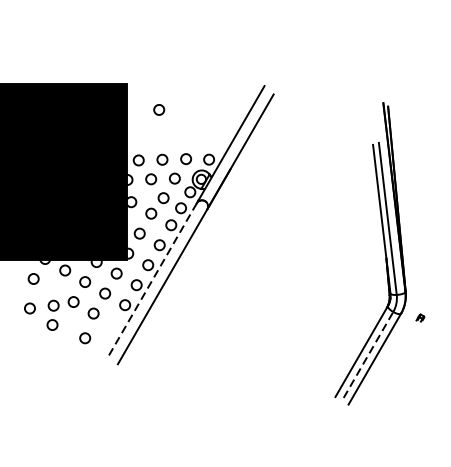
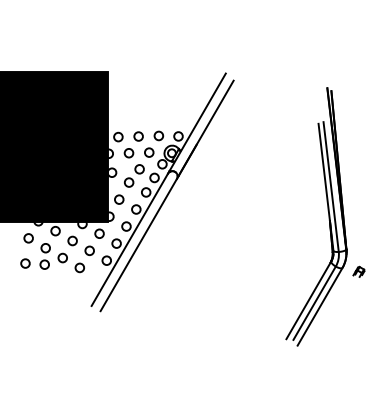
circle: (158, 109) -> (135, 93), removed
line: (151, 281) -> (129, 240), dashed -> solid
part: (52, 315) -> (44, 256), moved
part: (419, 317) -> (358, 271), size x1.67
circle: (85, 337) -> (72, 288), removed
line: (368, 354) -> (314, 302), dashed -> solid

